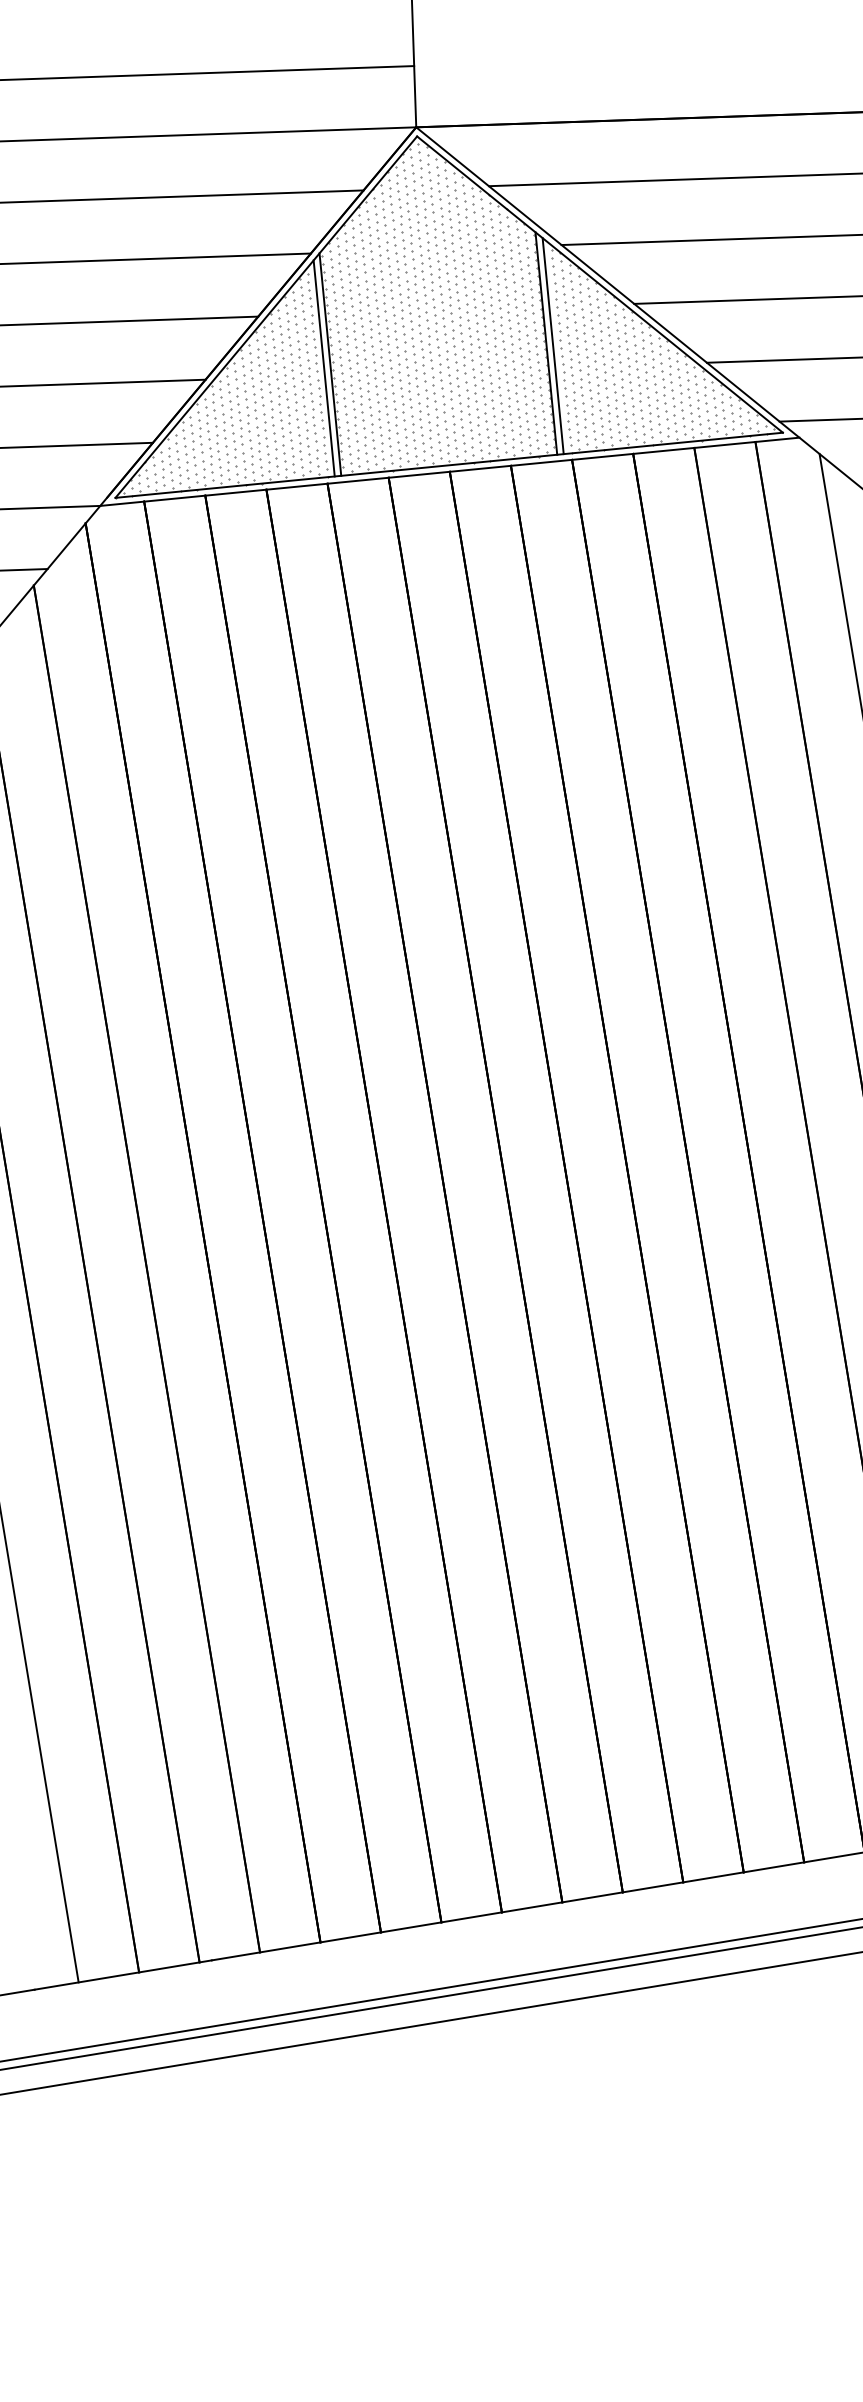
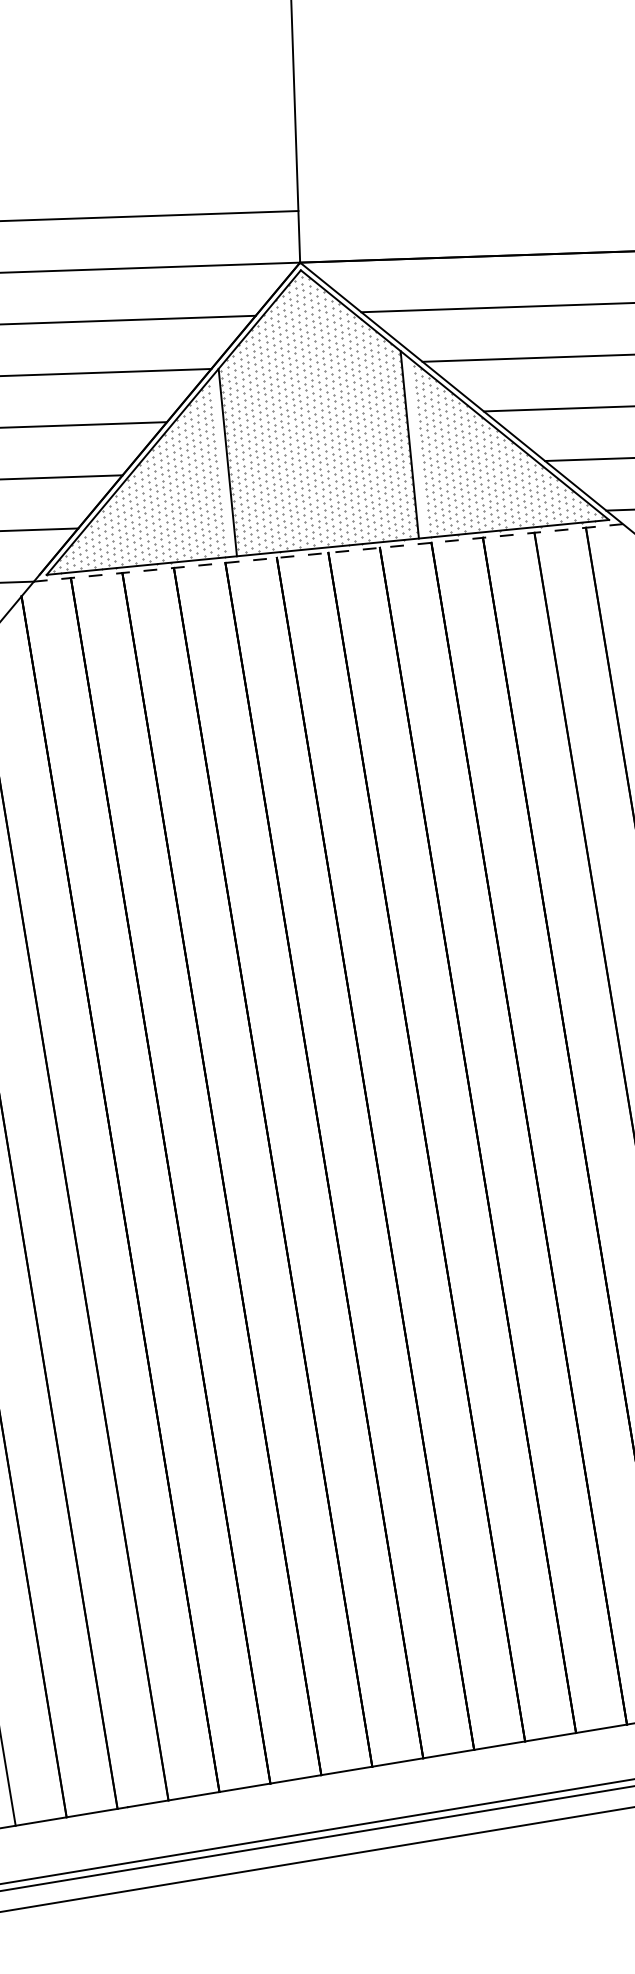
line: (552, 346) -> (414, 447), removed
line: (323, 368) -> (221, 465), removed
line: (450, 471) -> (329, 552), solid -> dashed

